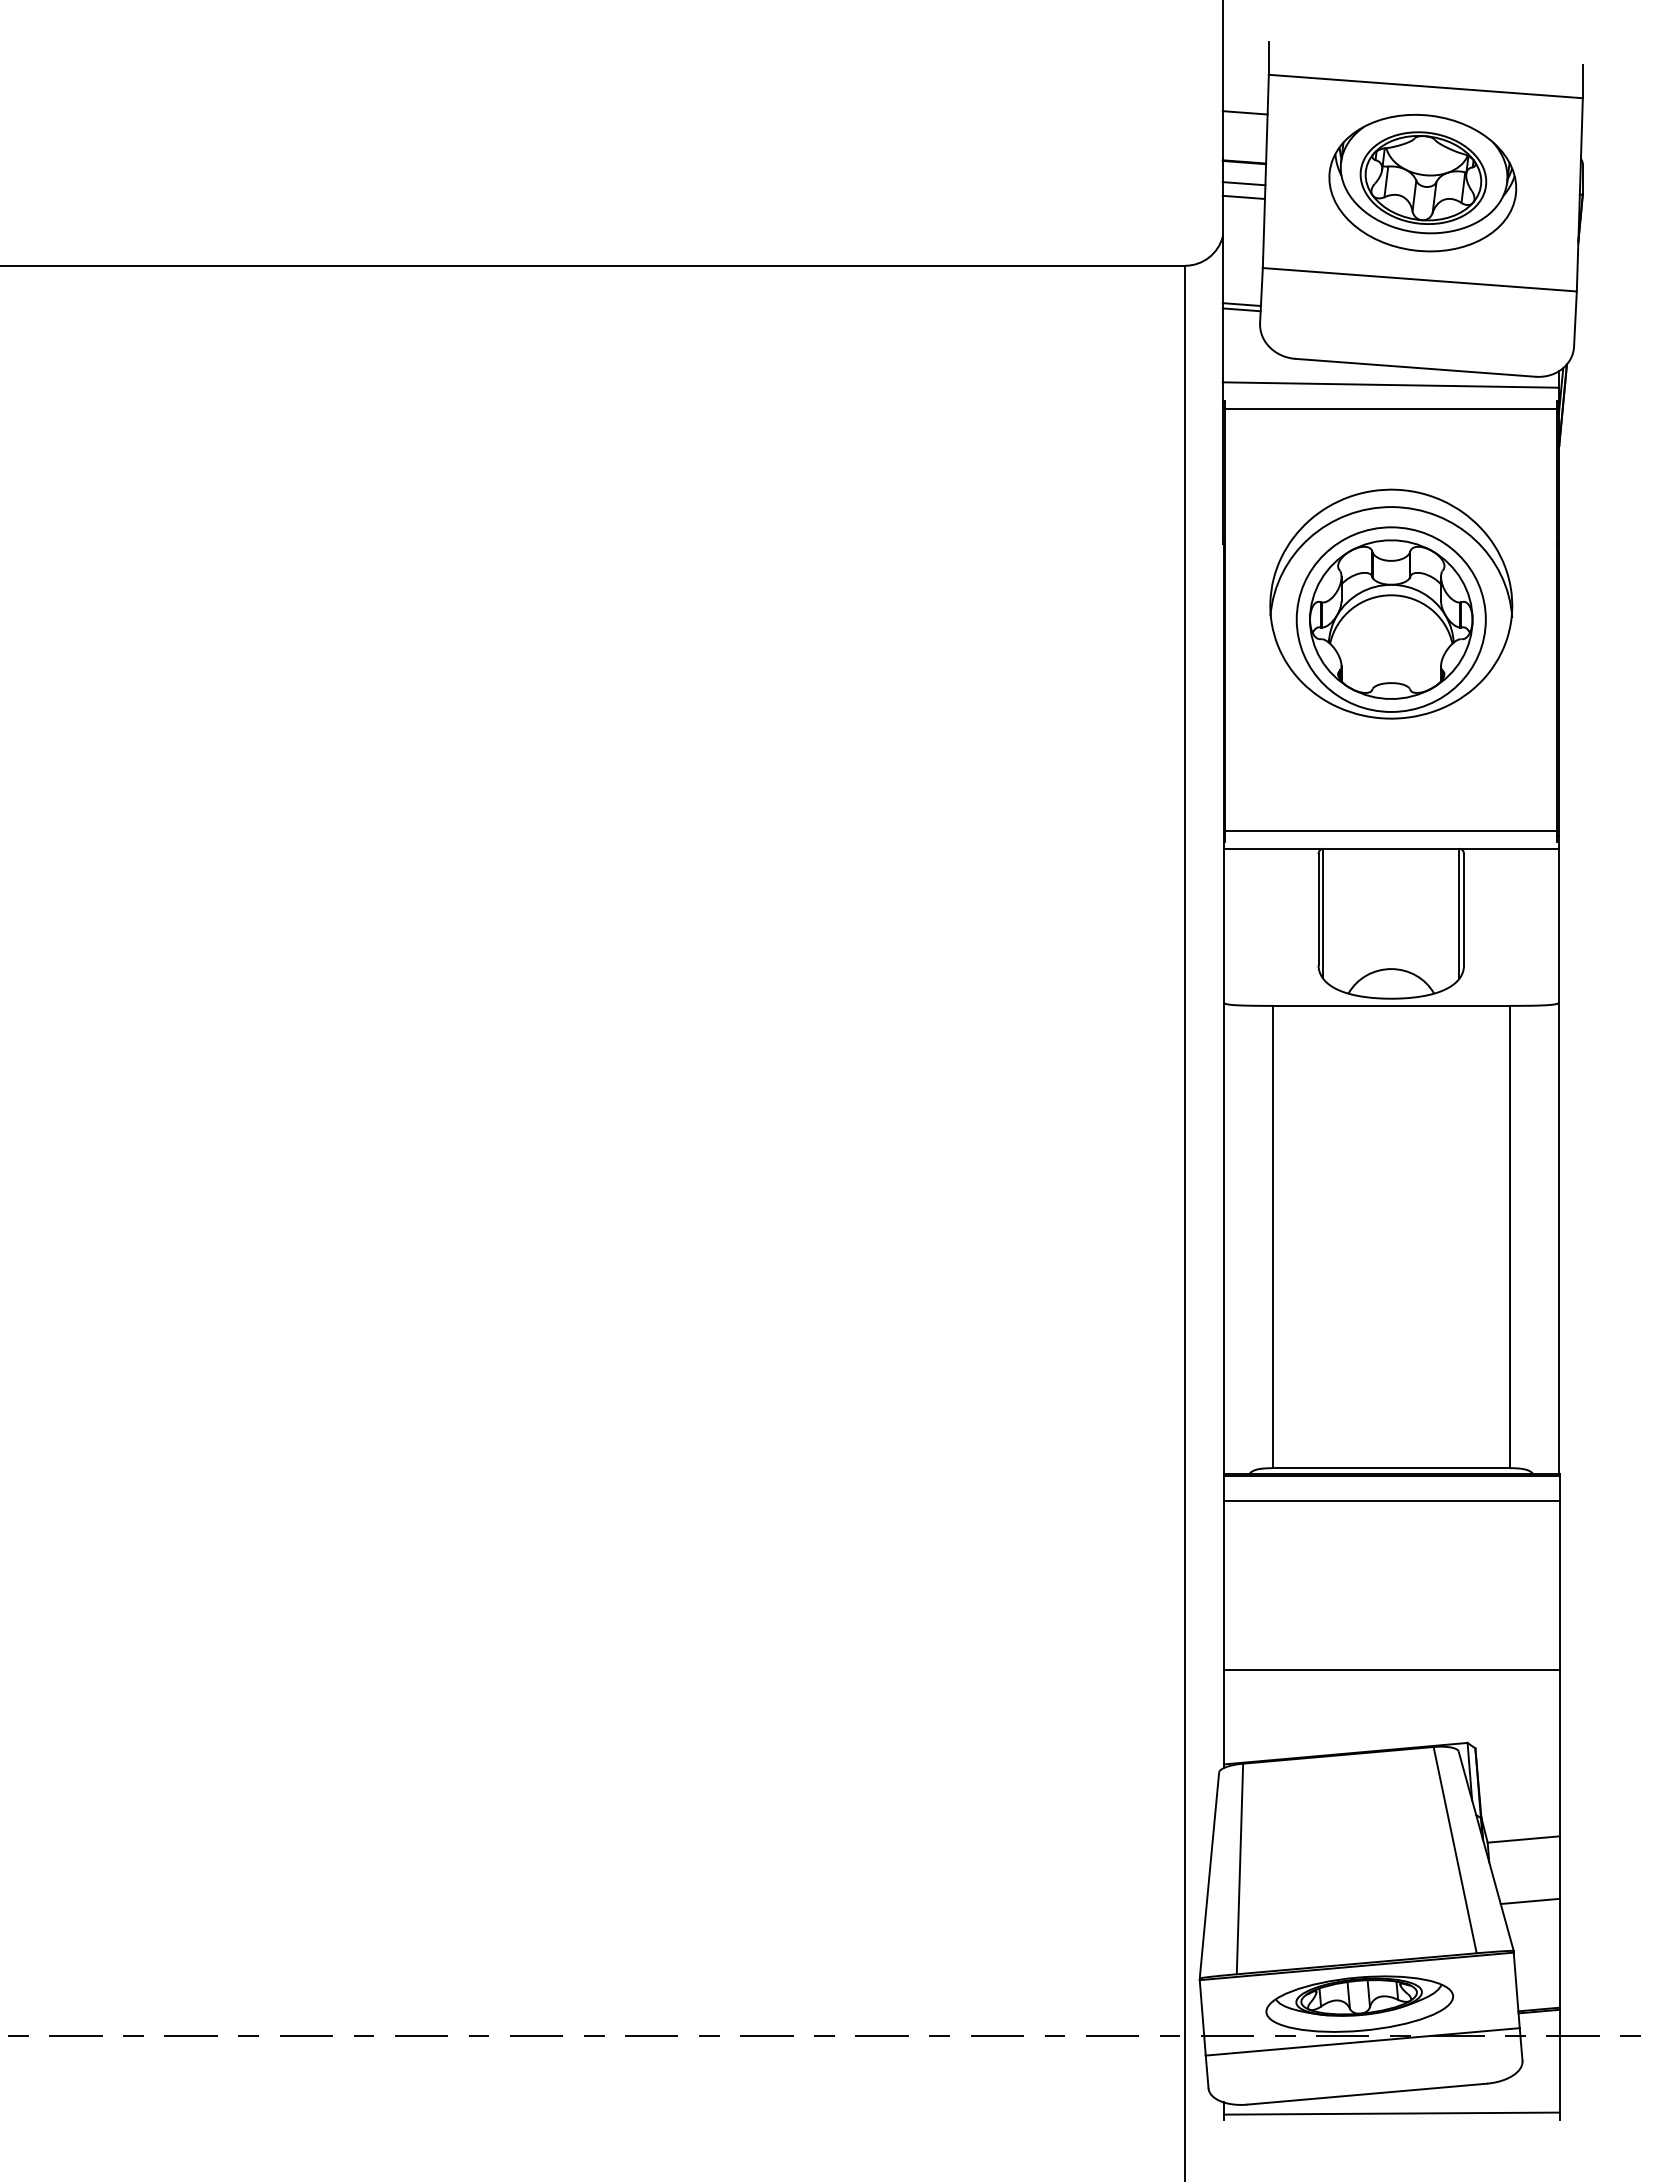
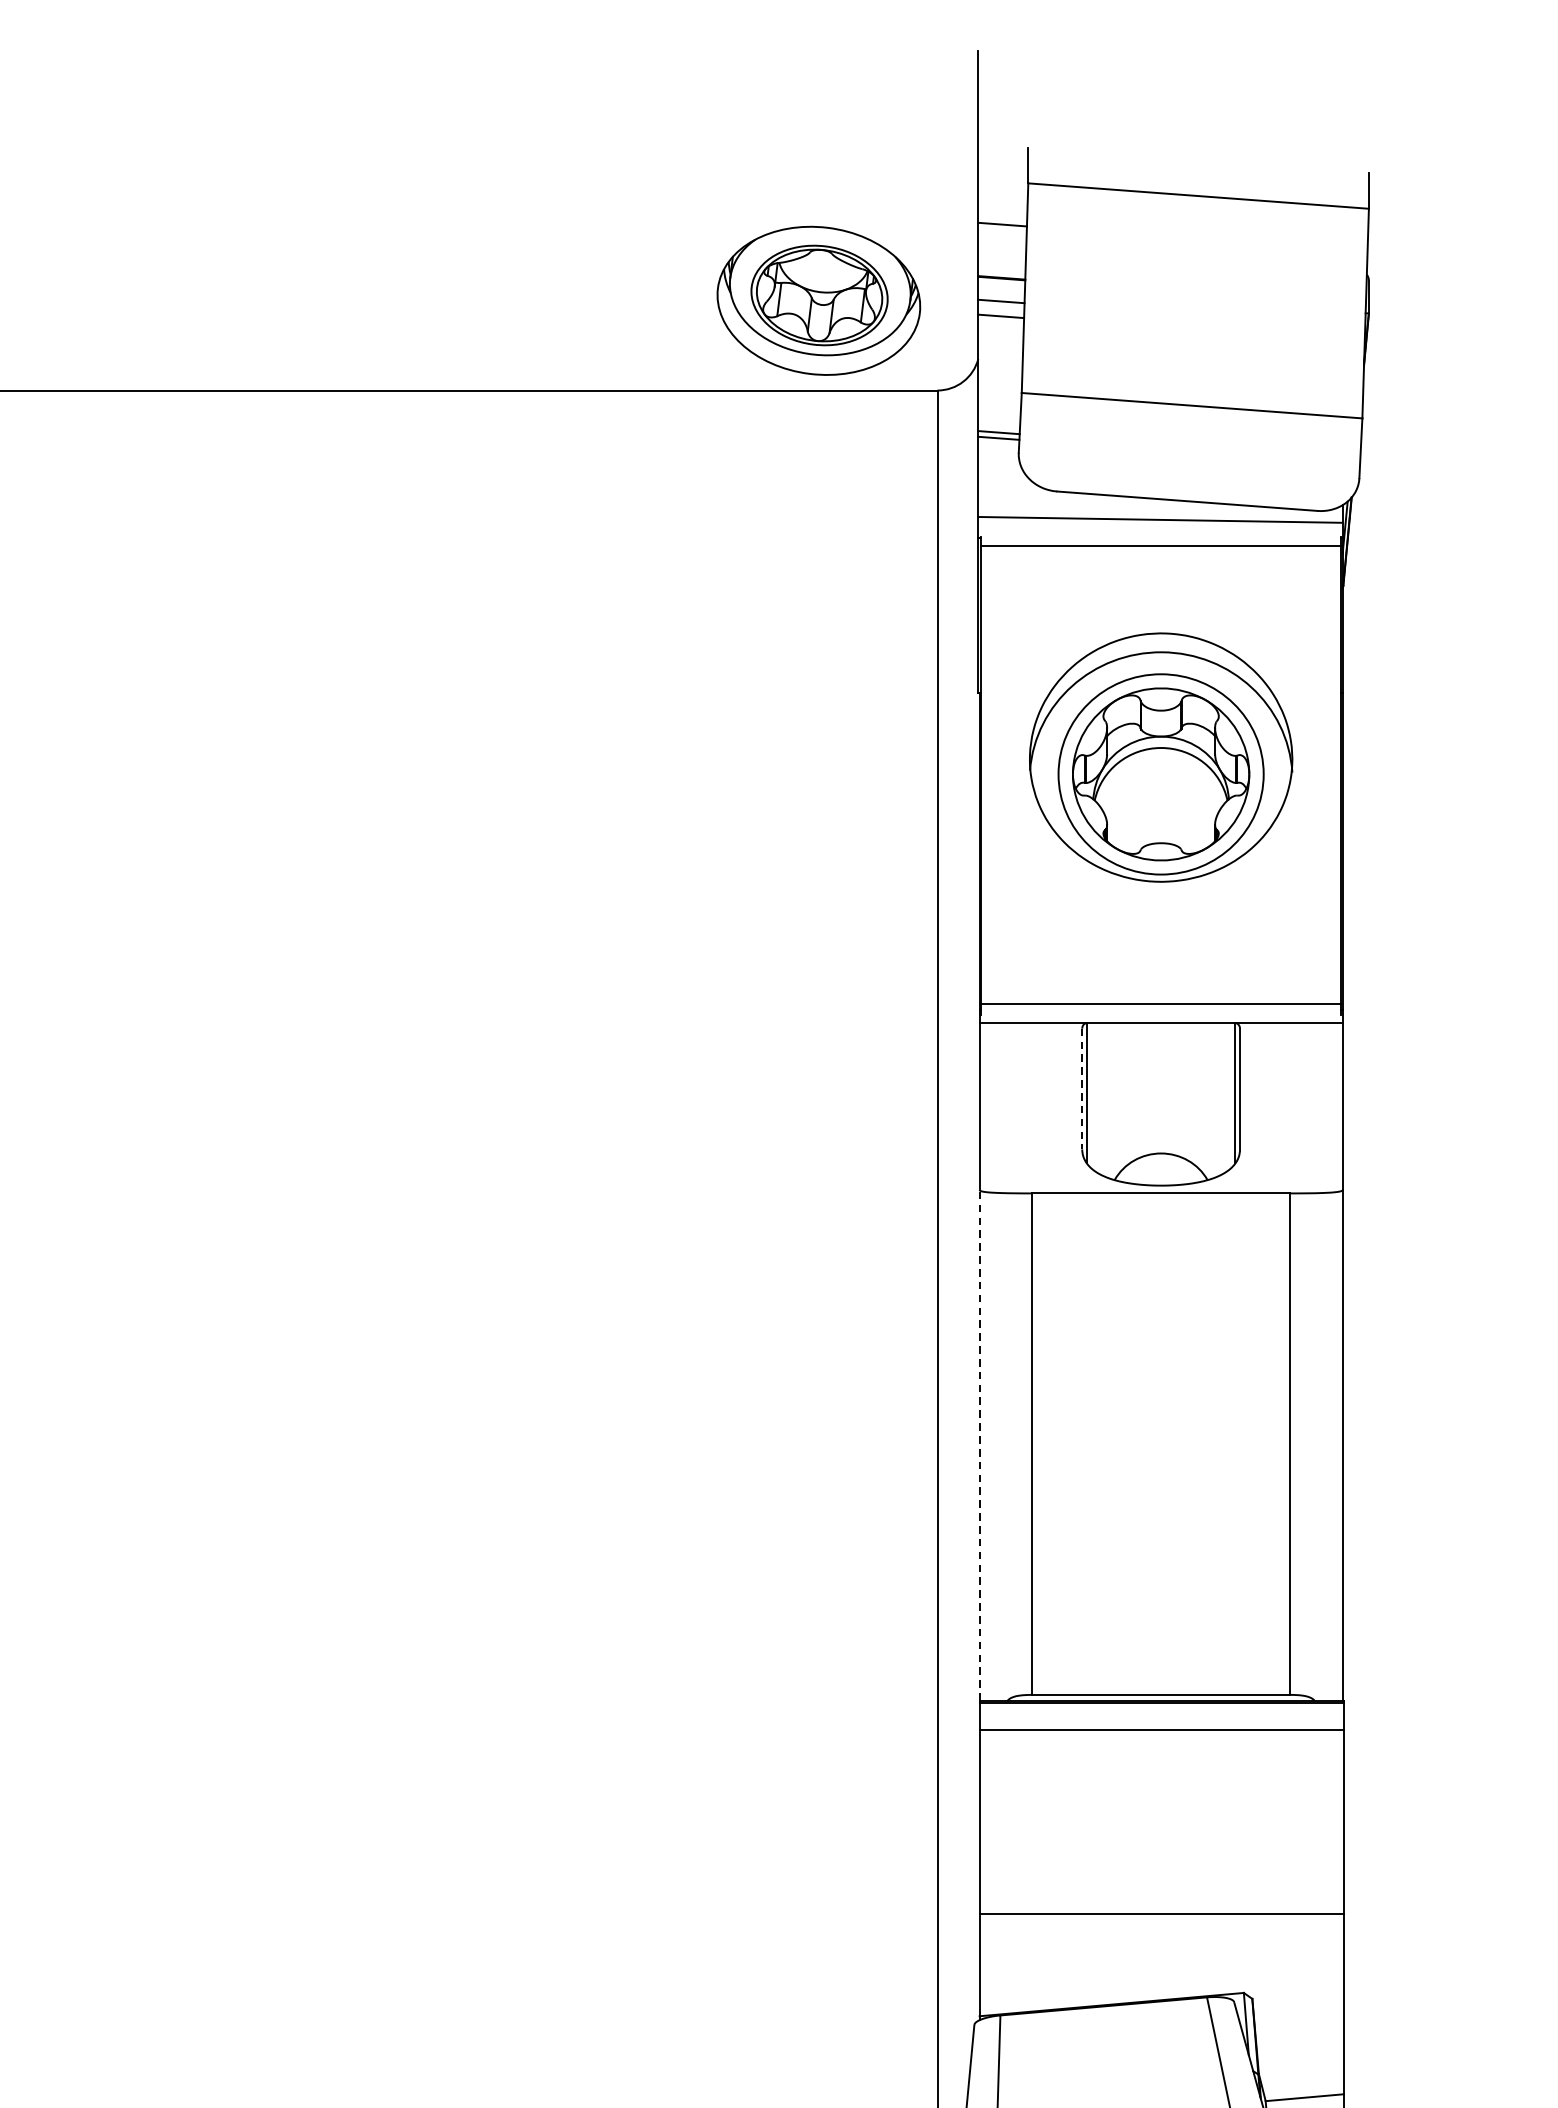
part: (1422, 182) -> (818, 300), moved
line: (1318, 909) -> (1082, 1088), solid -> dashed
line: (1224, 1237) -> (980, 1444), solid -> dashed

